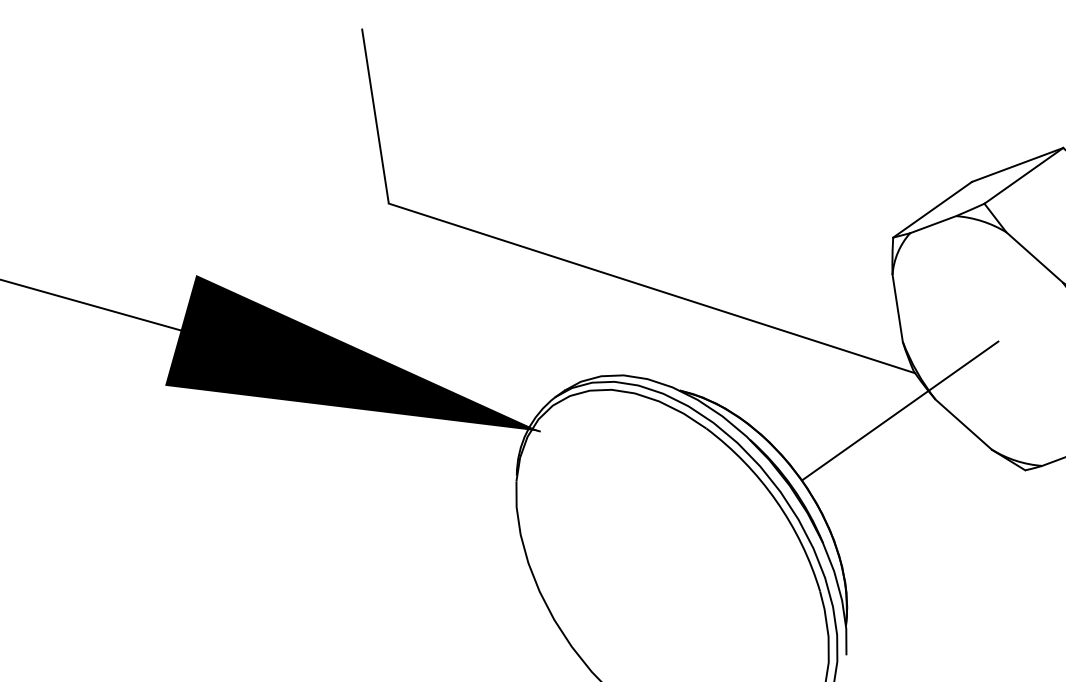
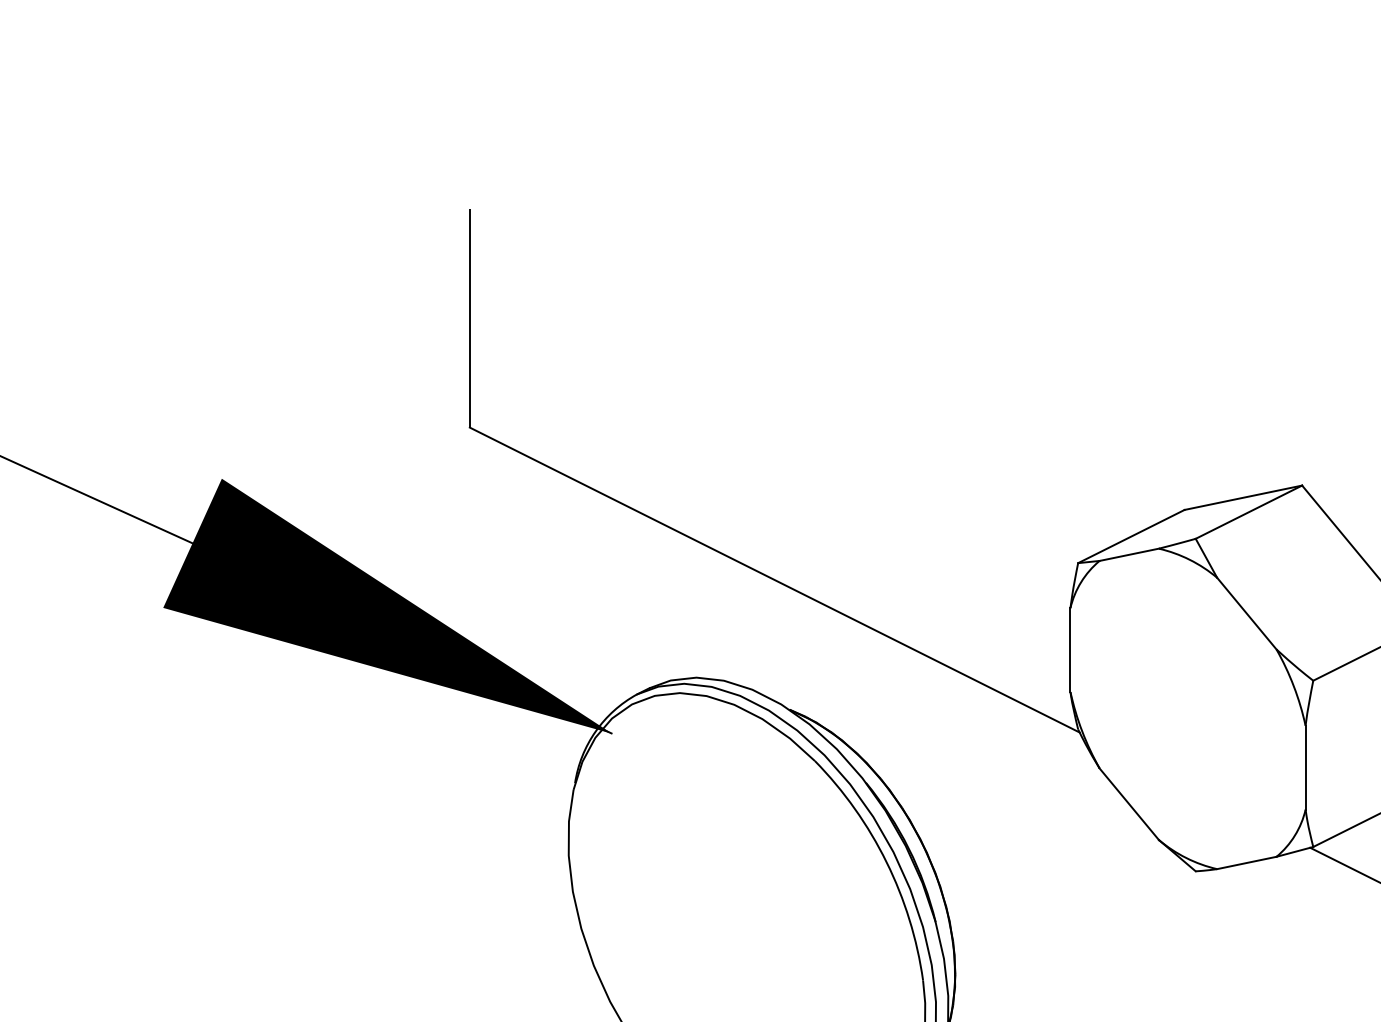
line: (900, 410) -> (1054, 775), removed

